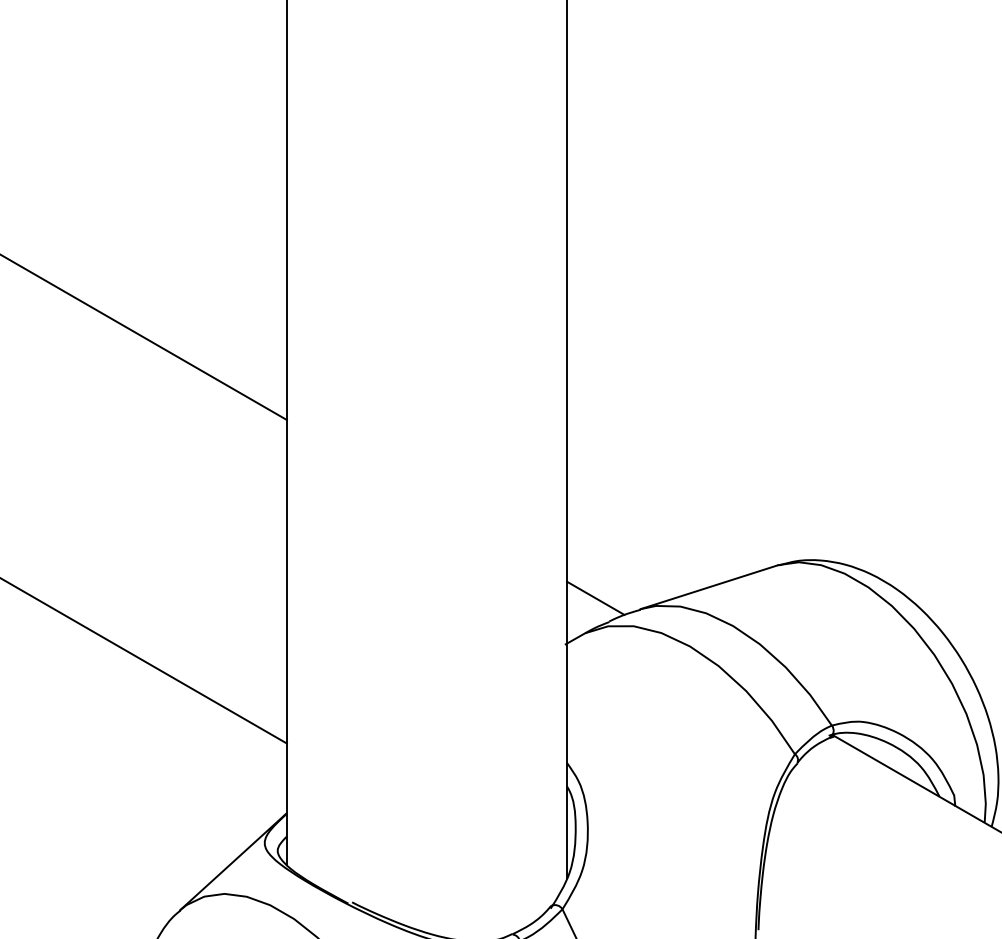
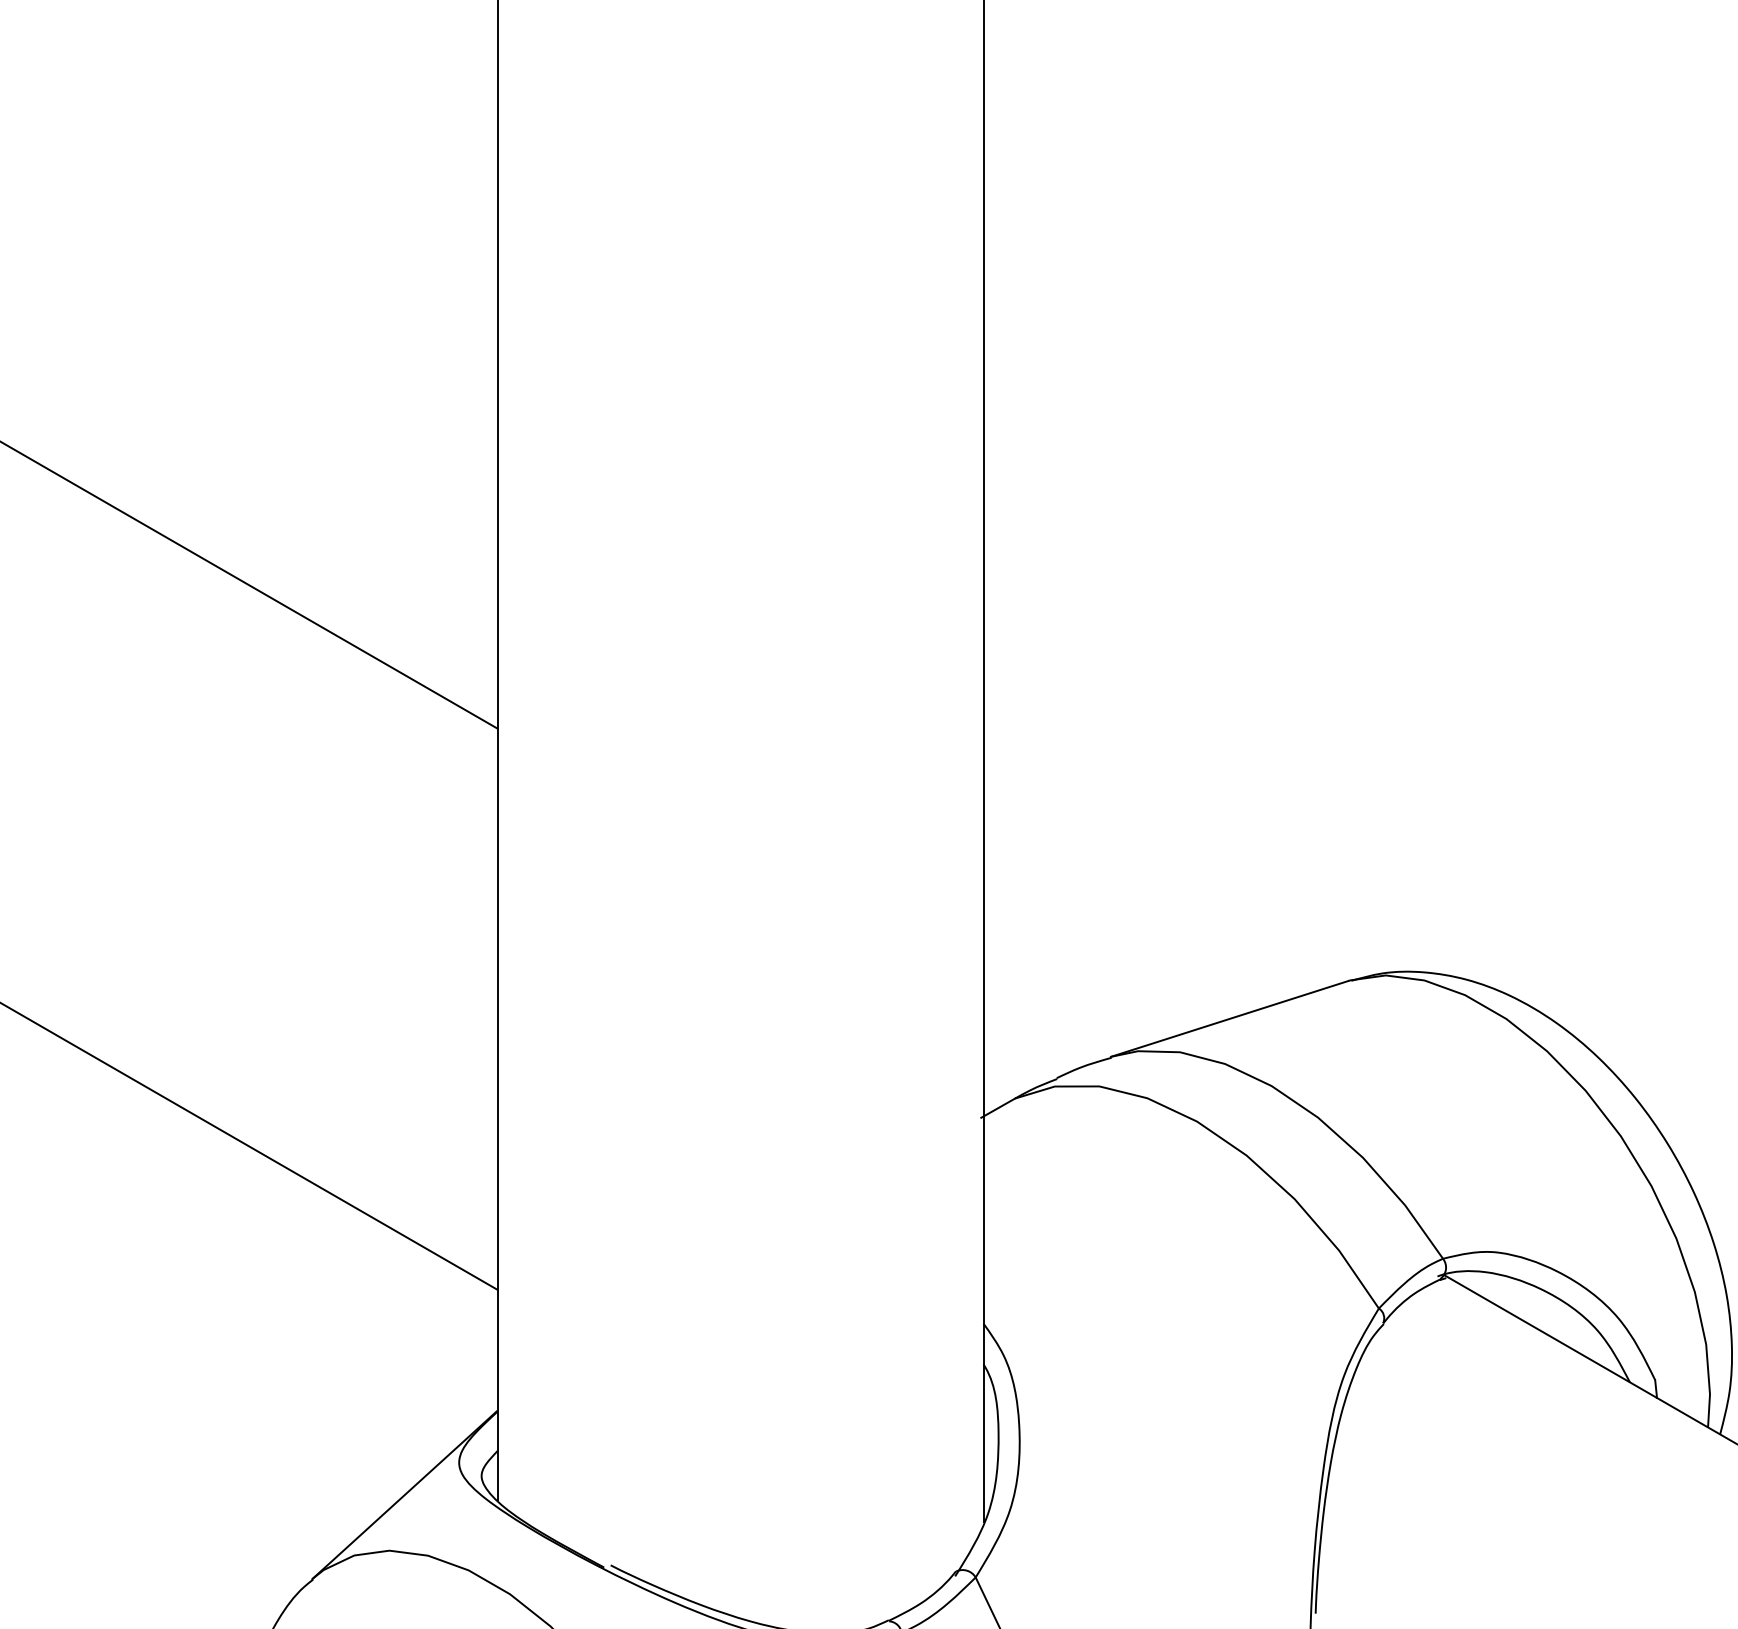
line: (595, 597) -> (1032, 1036), removed

